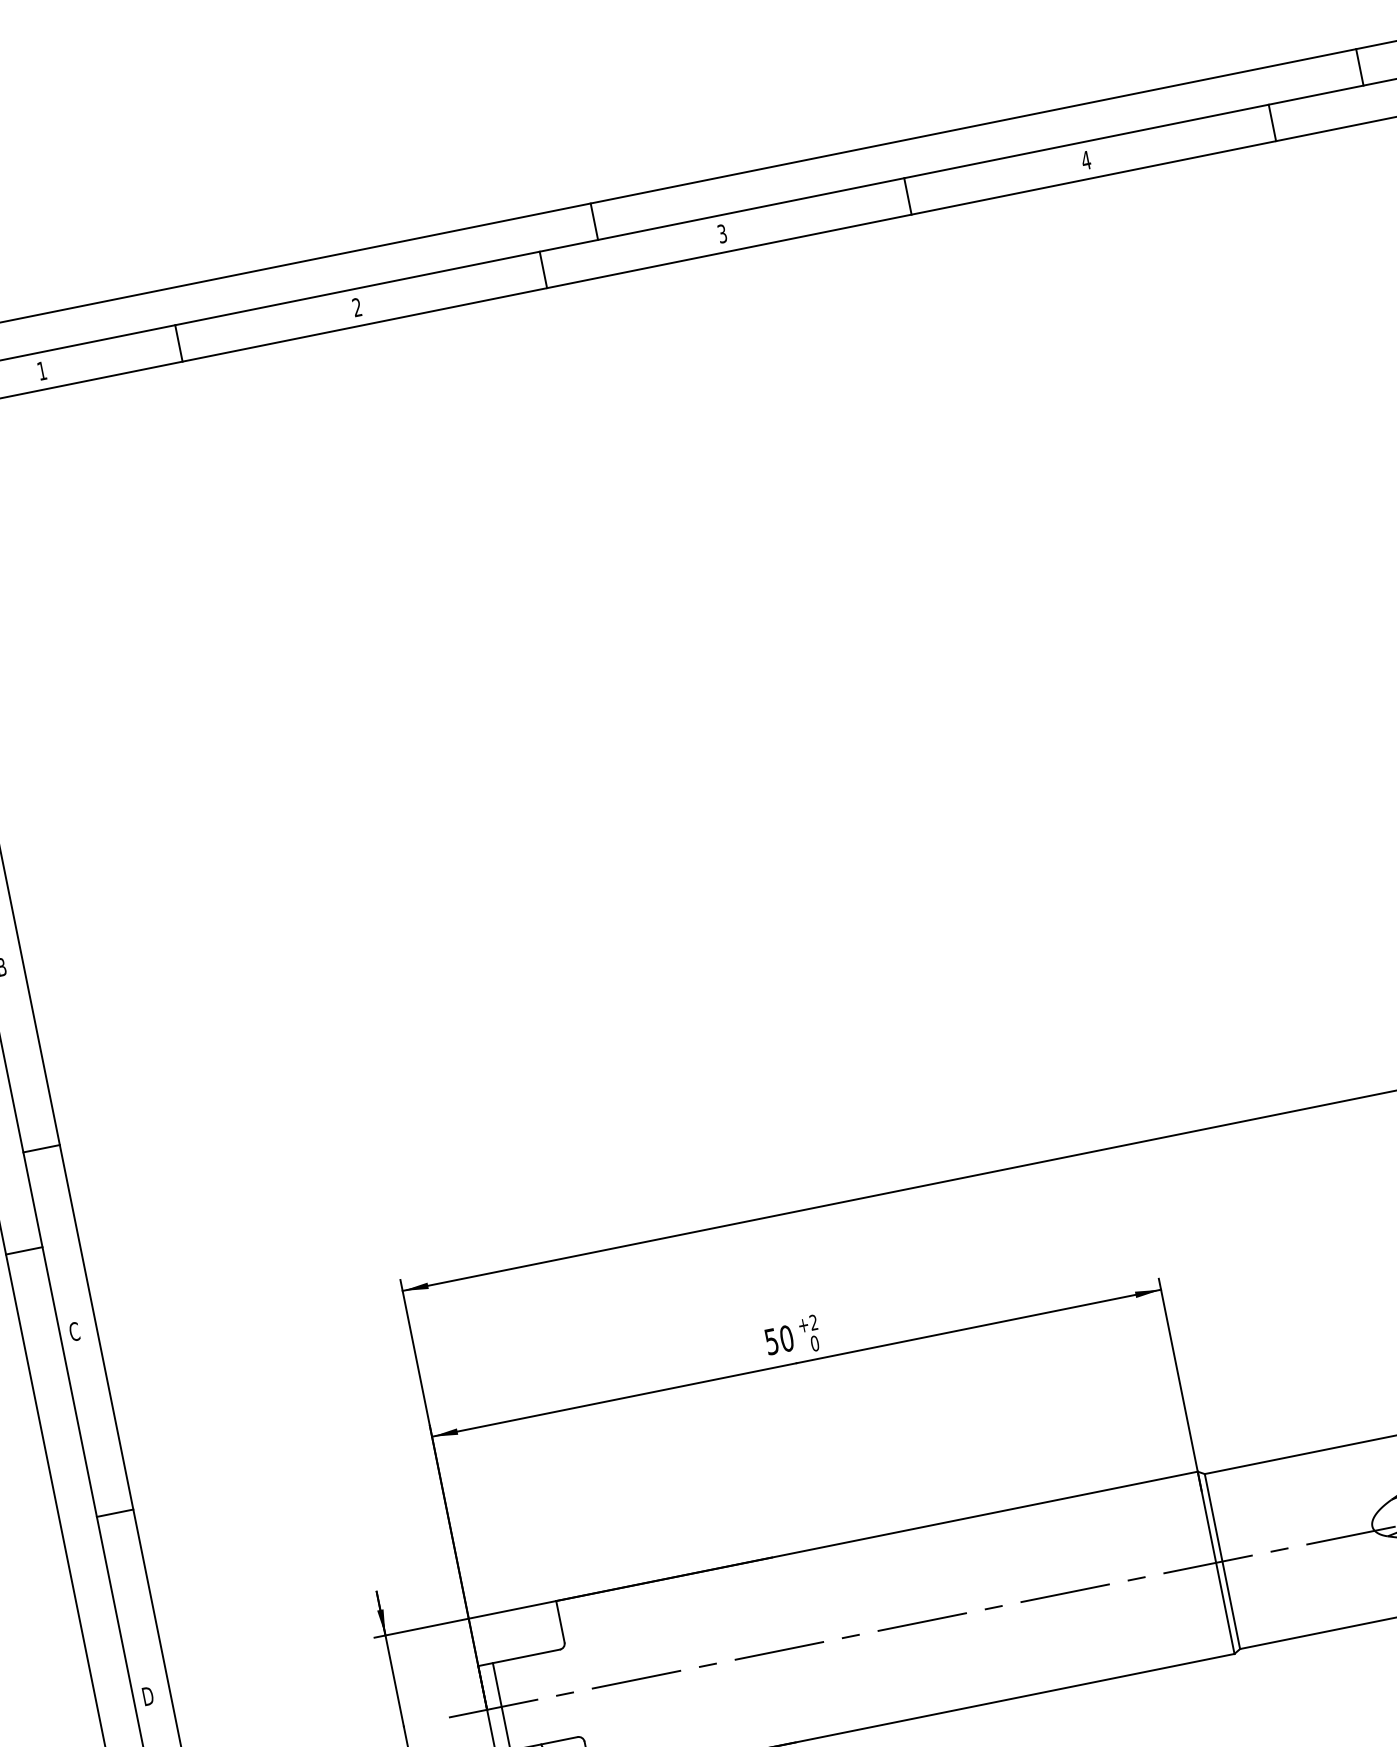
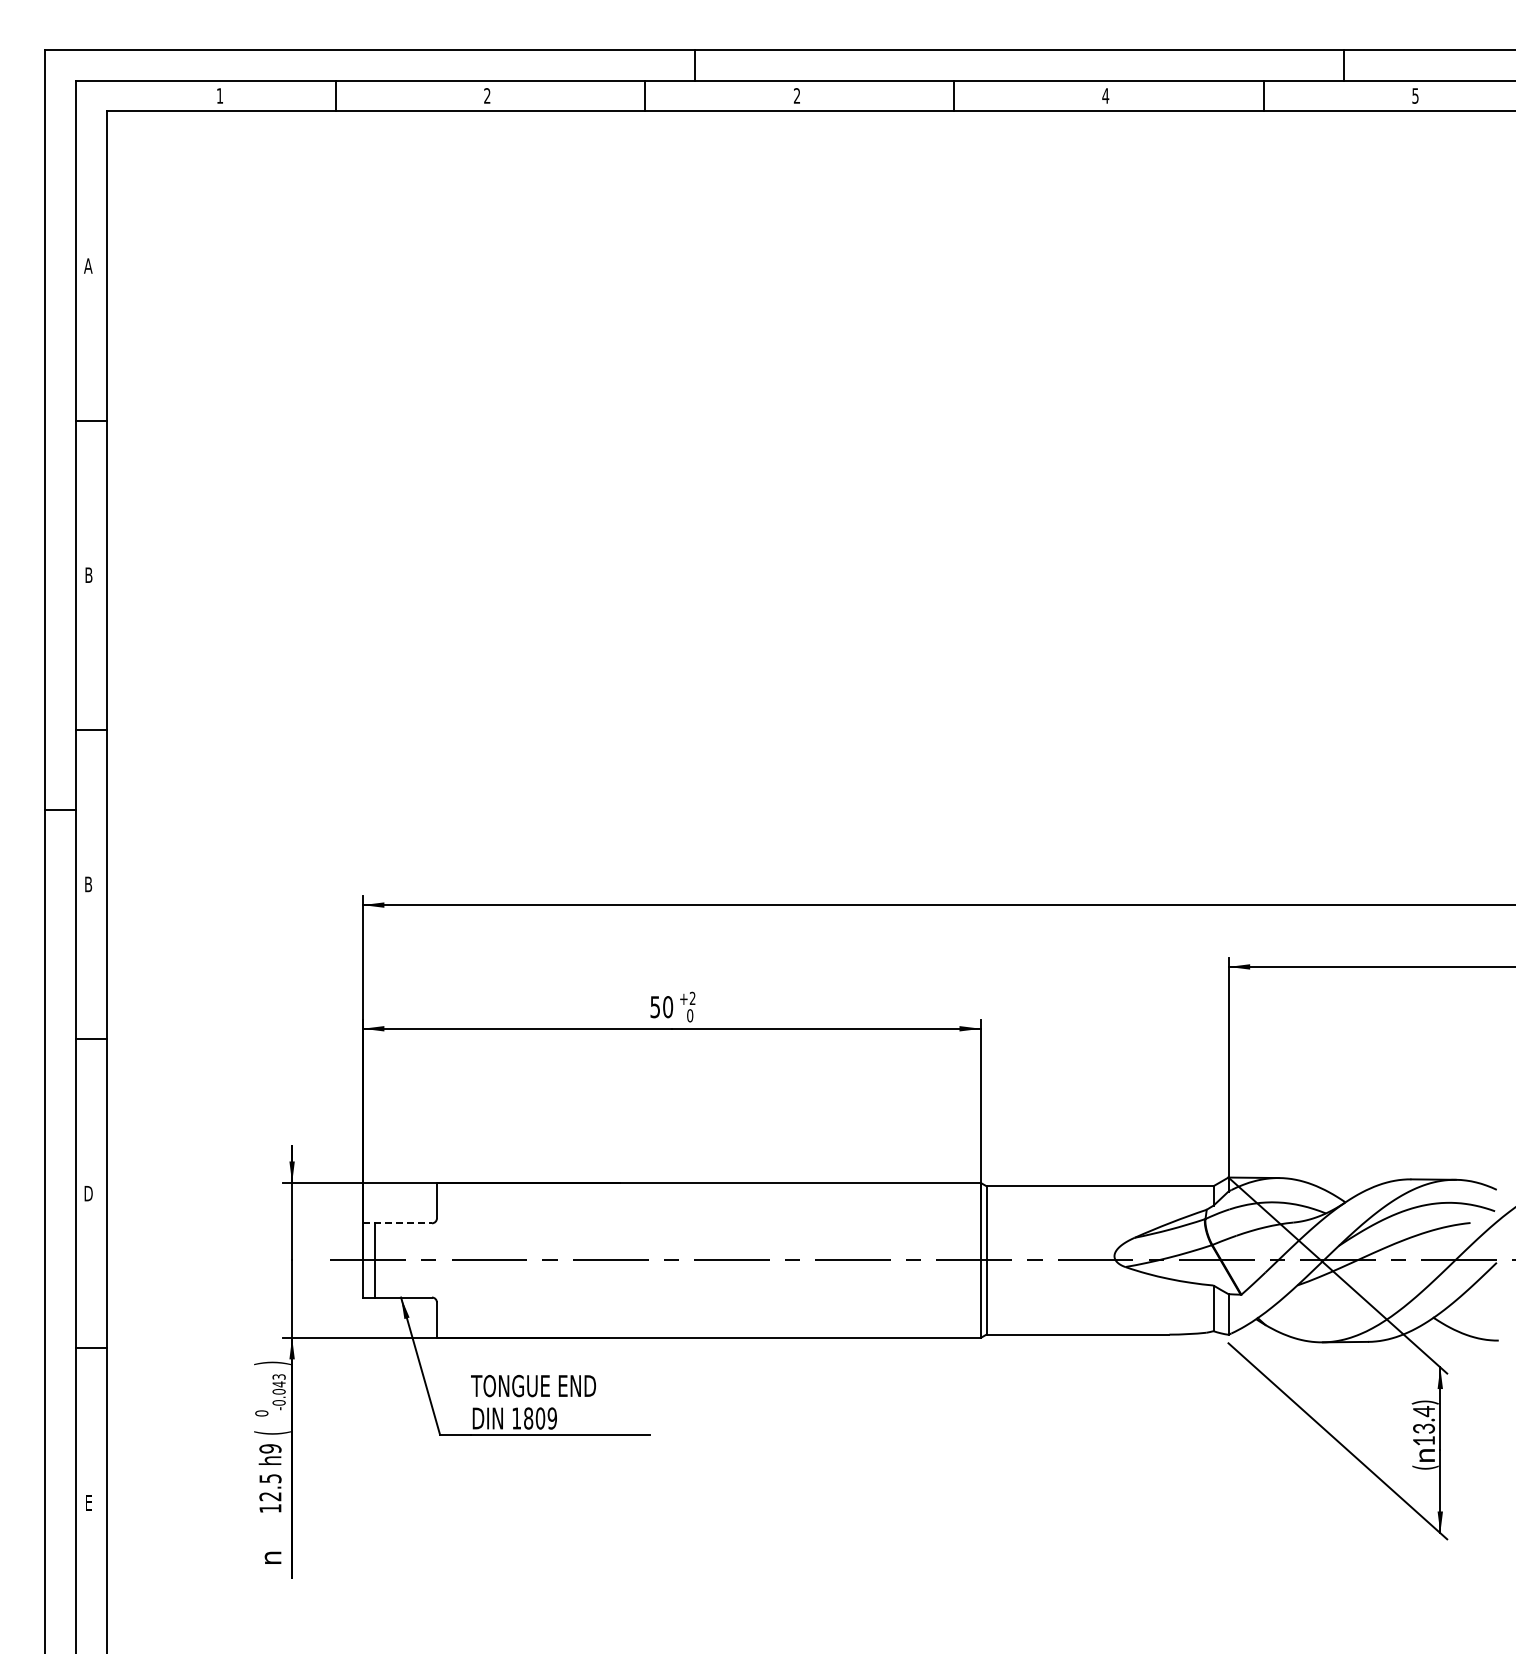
text: (722, 233) -> (797, 95), 3 -> 2
text: (74, 1331) -> (88, 884), C -> B
line: (519, 1658) -> (397, 1223), solid -> dashed

